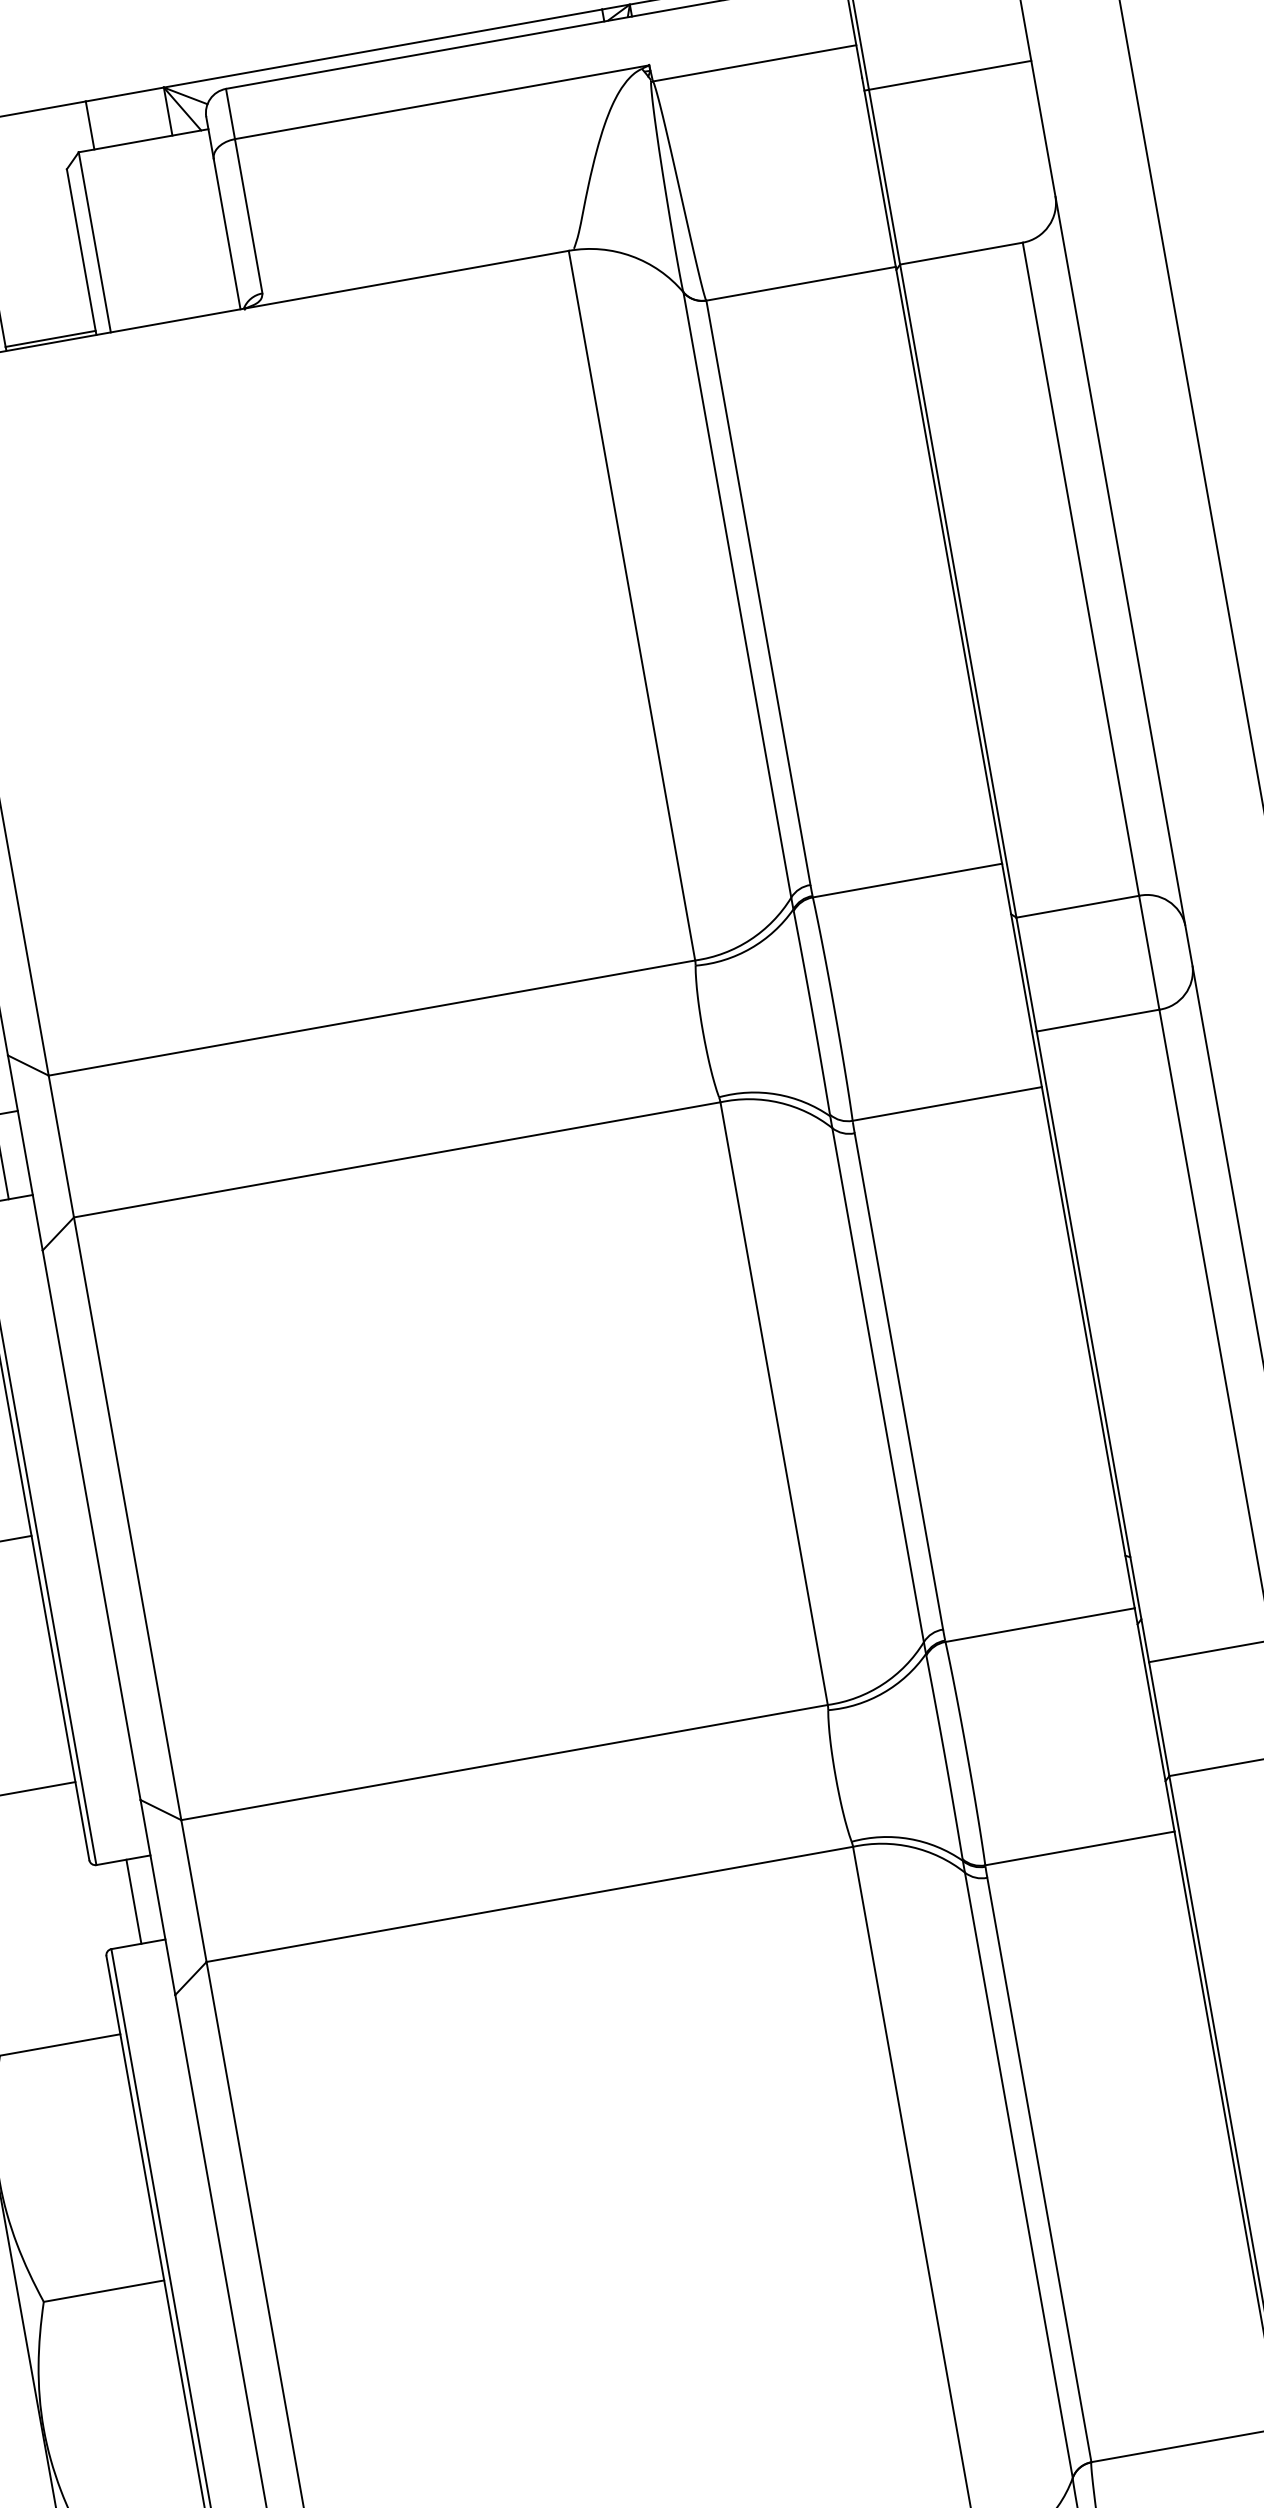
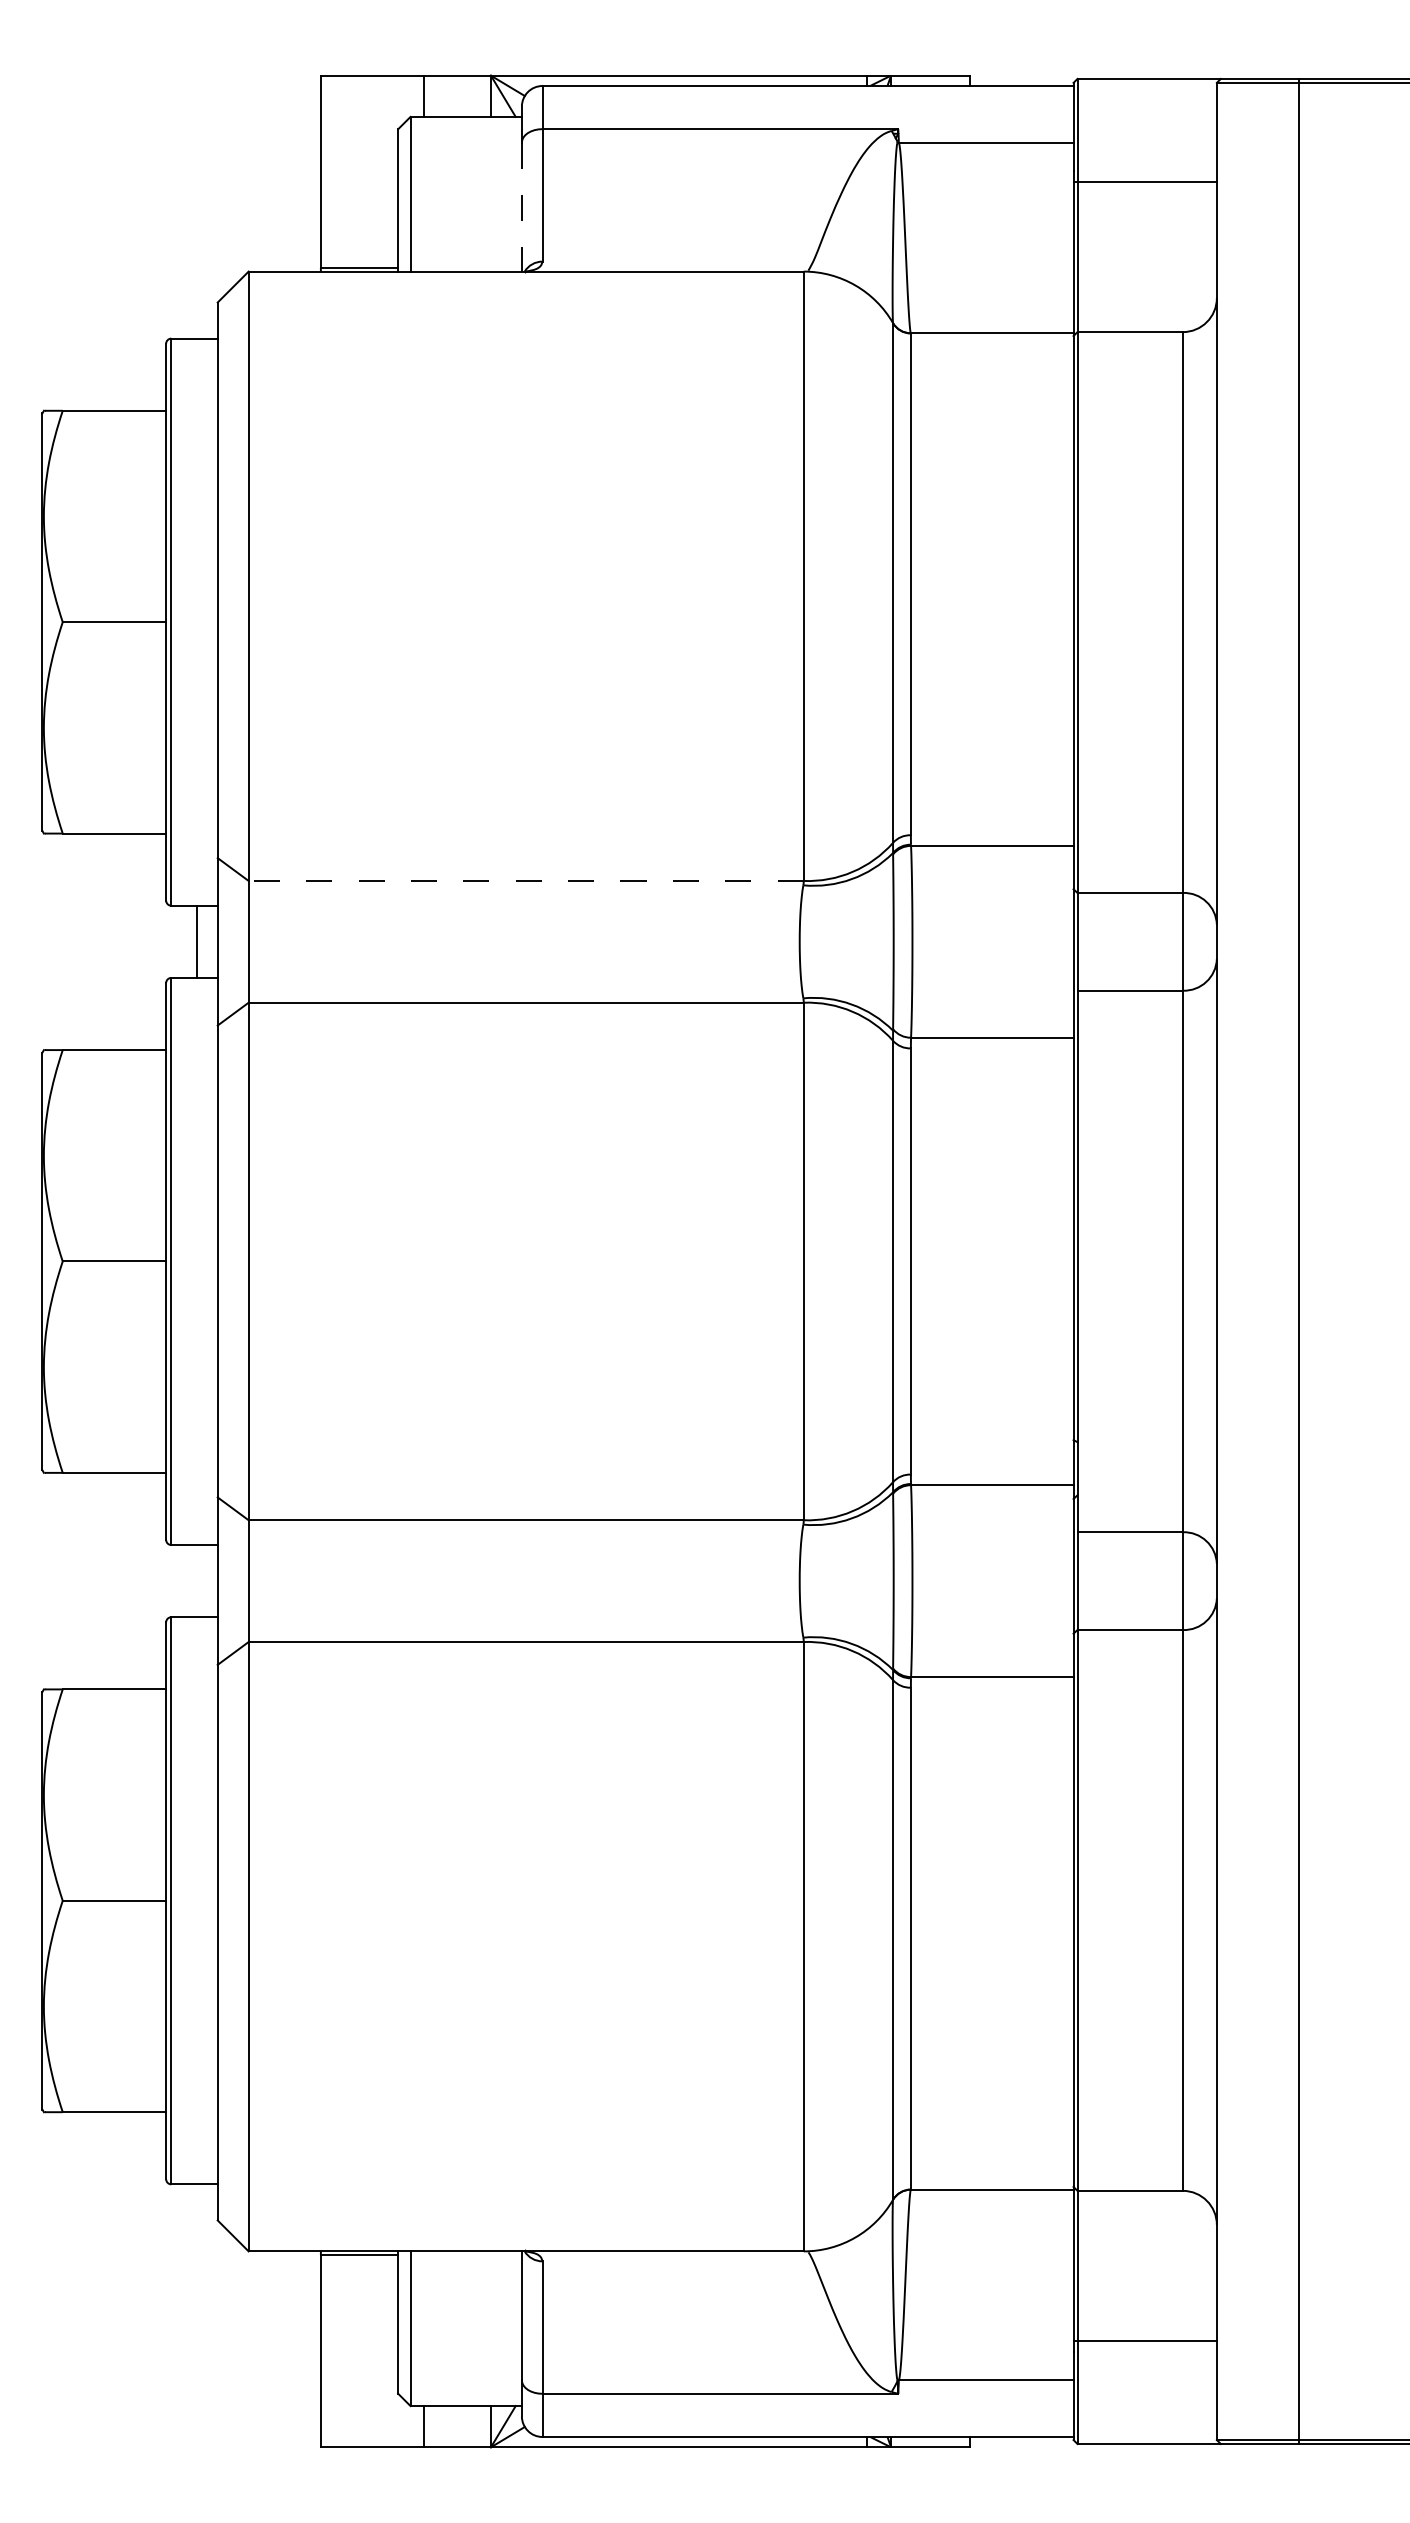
line: (226, 234) -> (521, 207), solid -> dashed
line: (372, 1017) -> (526, 880), solid -> dashed
line: (134, 1902) -> (197, 1581), removed

